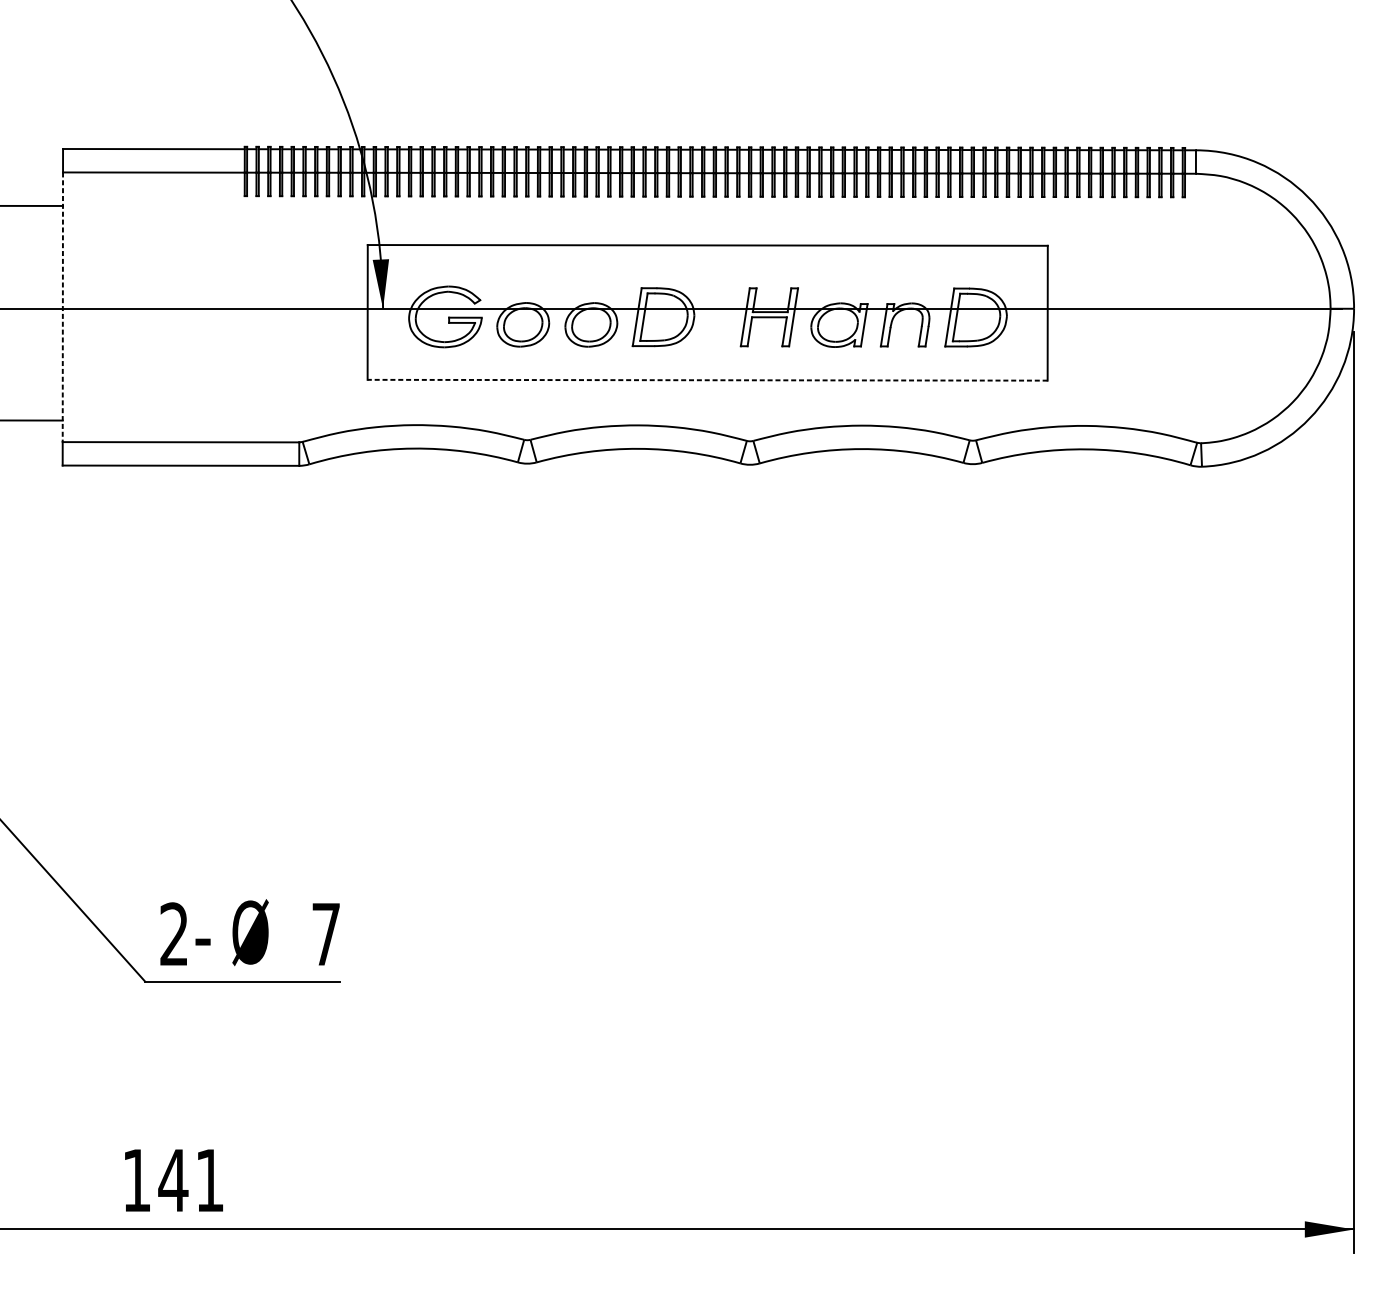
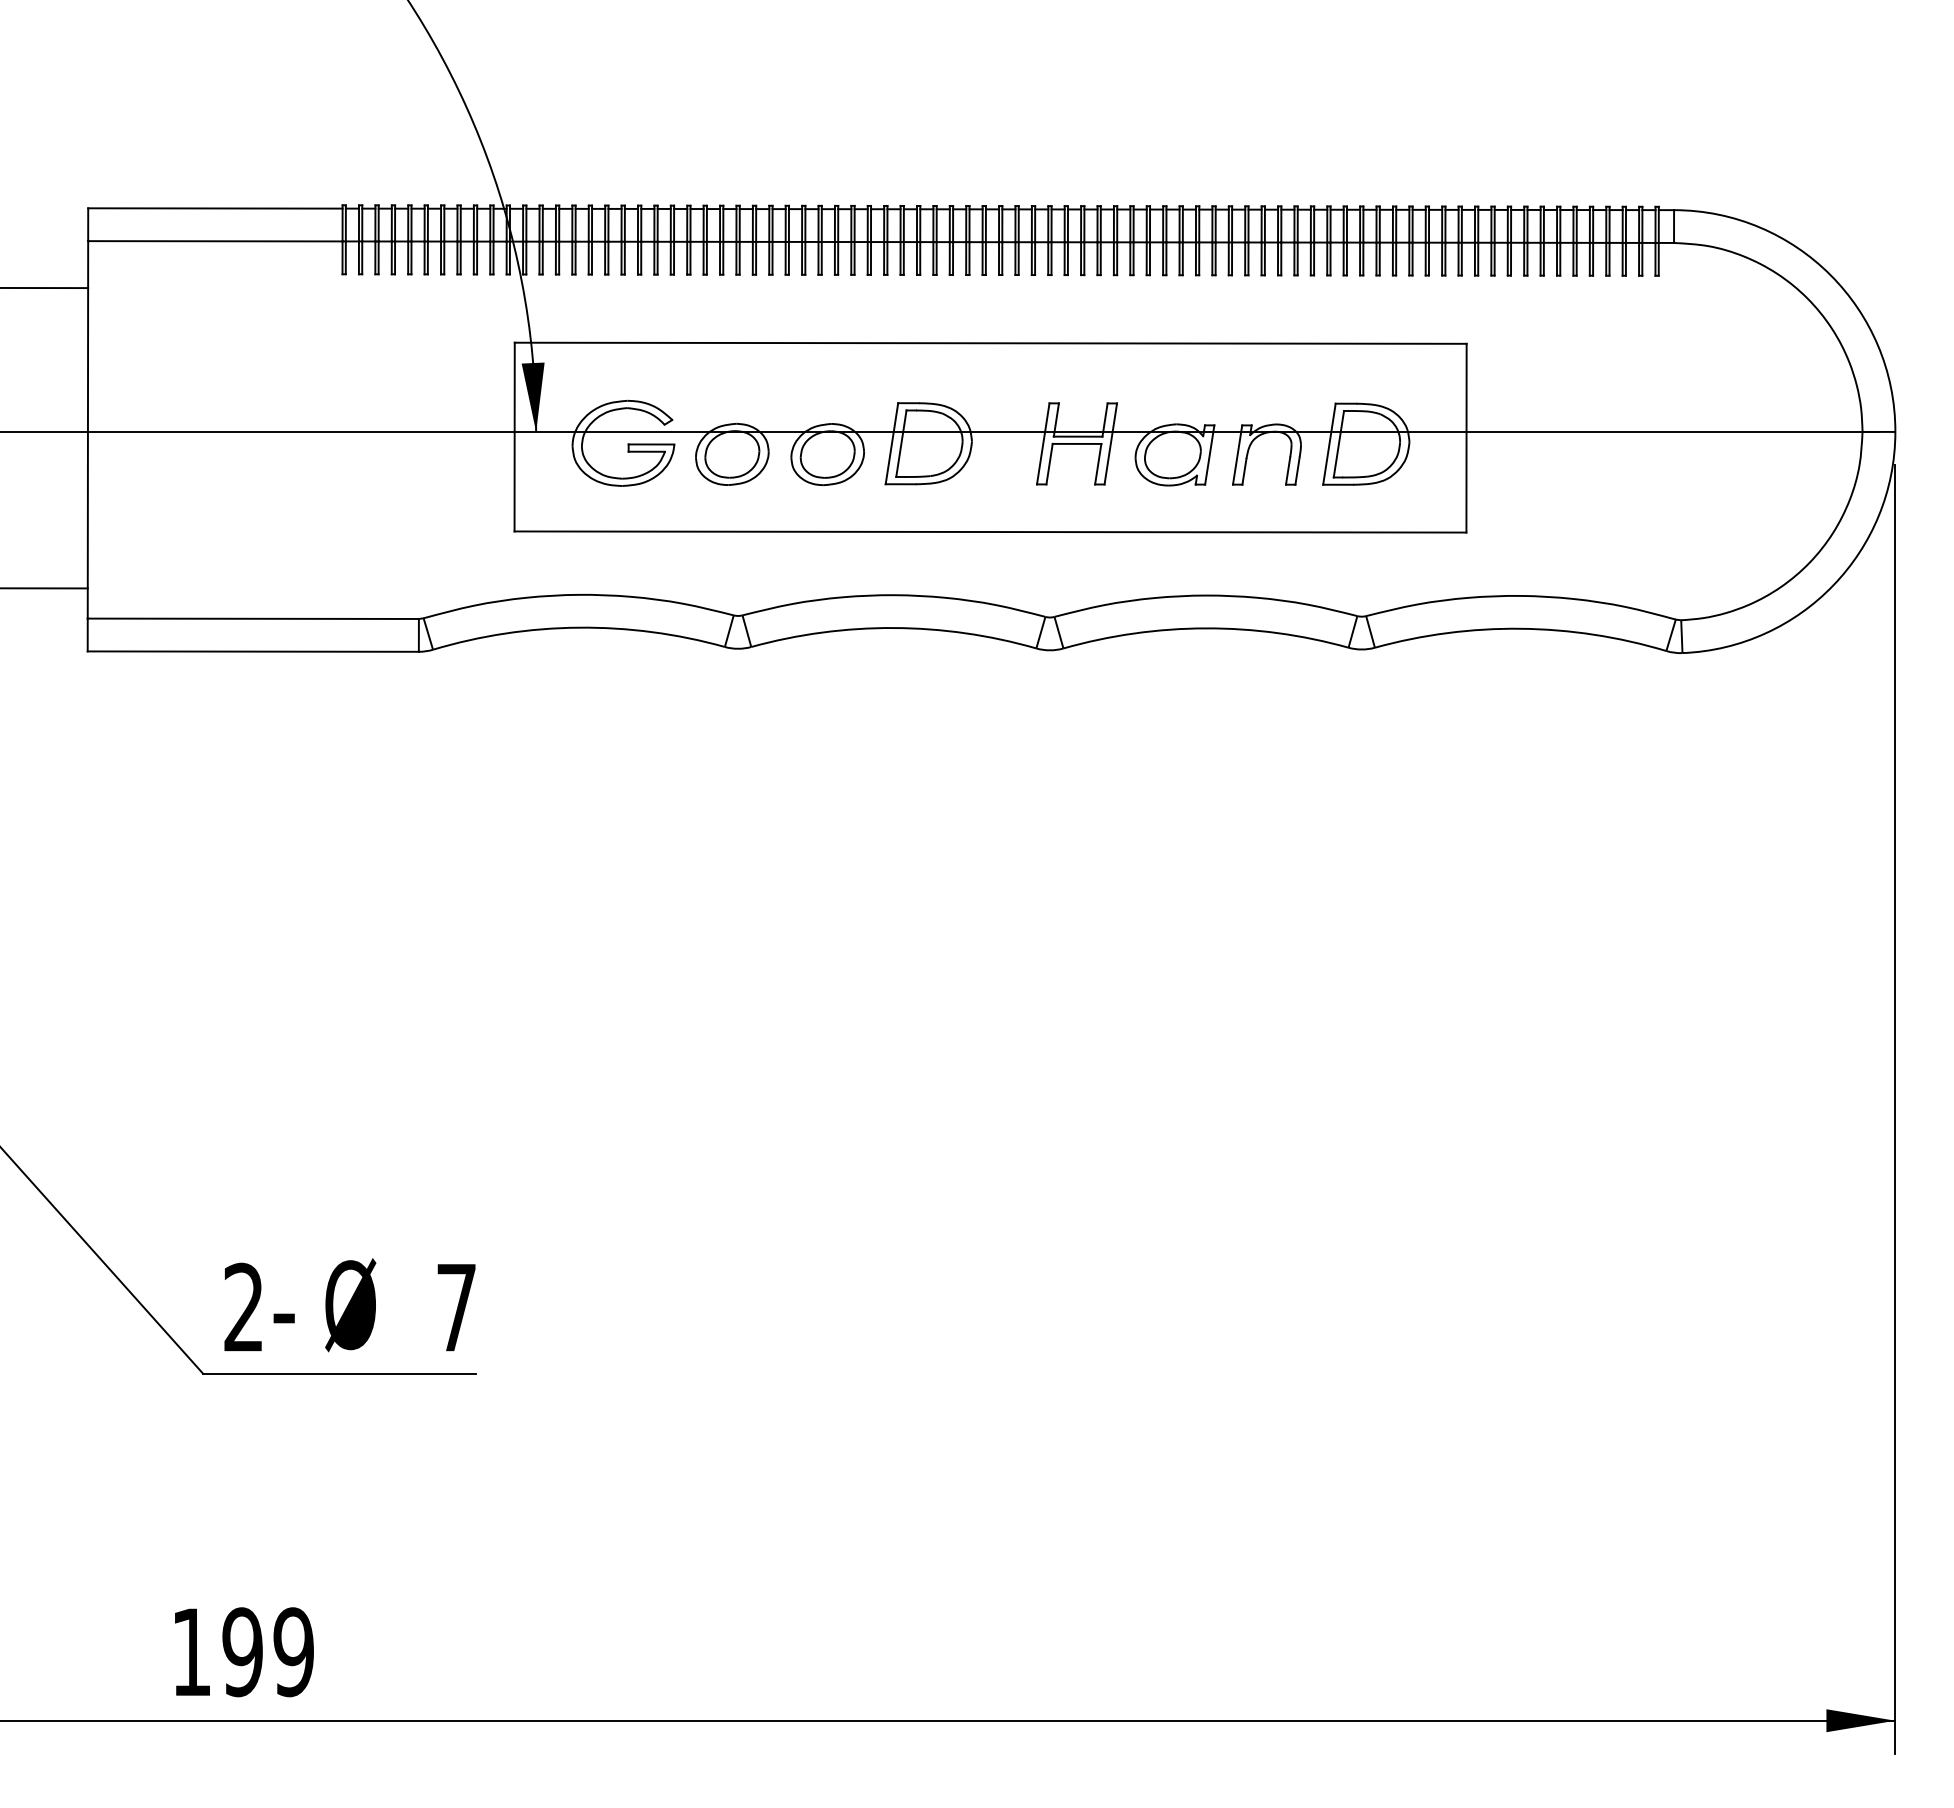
line: (62, 307) -> (87, 429), dashed -> solid
line: (707, 380) -> (990, 532), dashed -> solid
text: (191, 1180) -> (267, 1652), 141 -> 199

